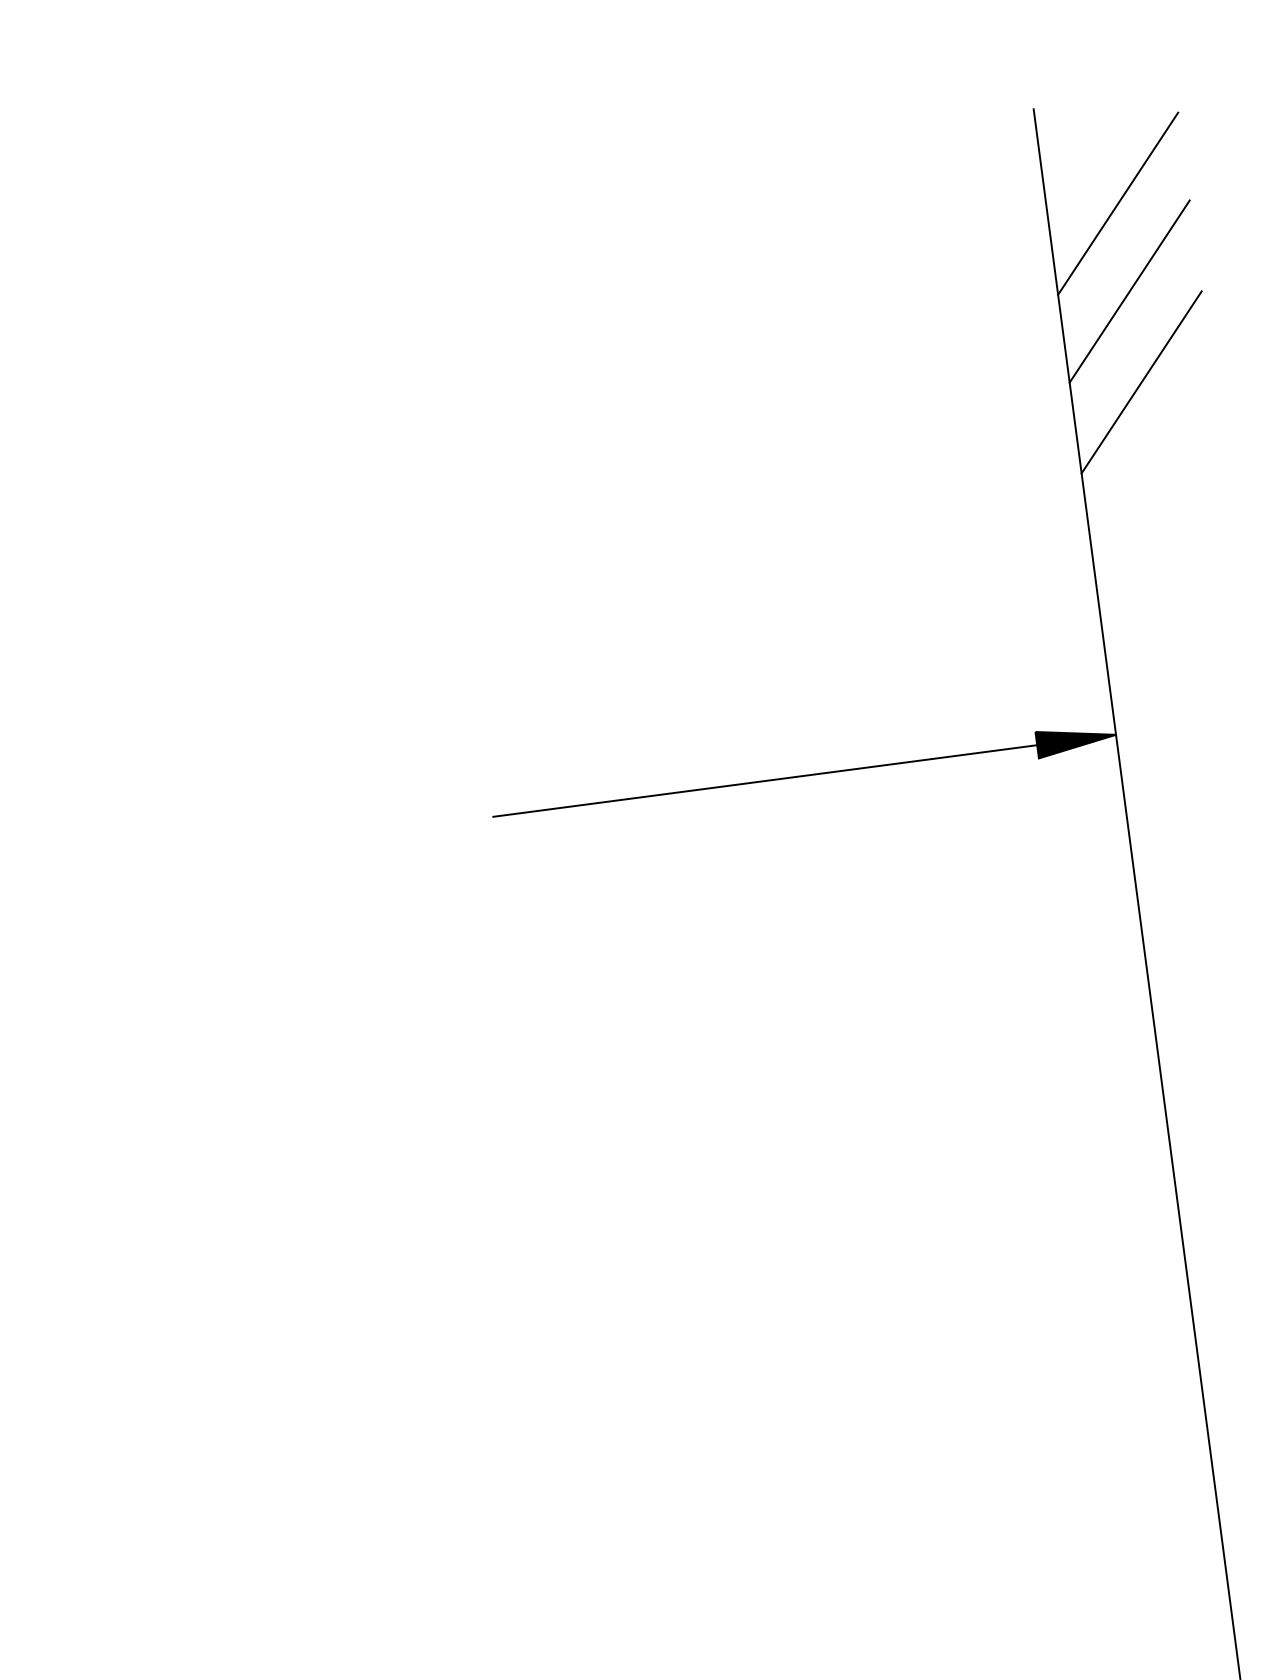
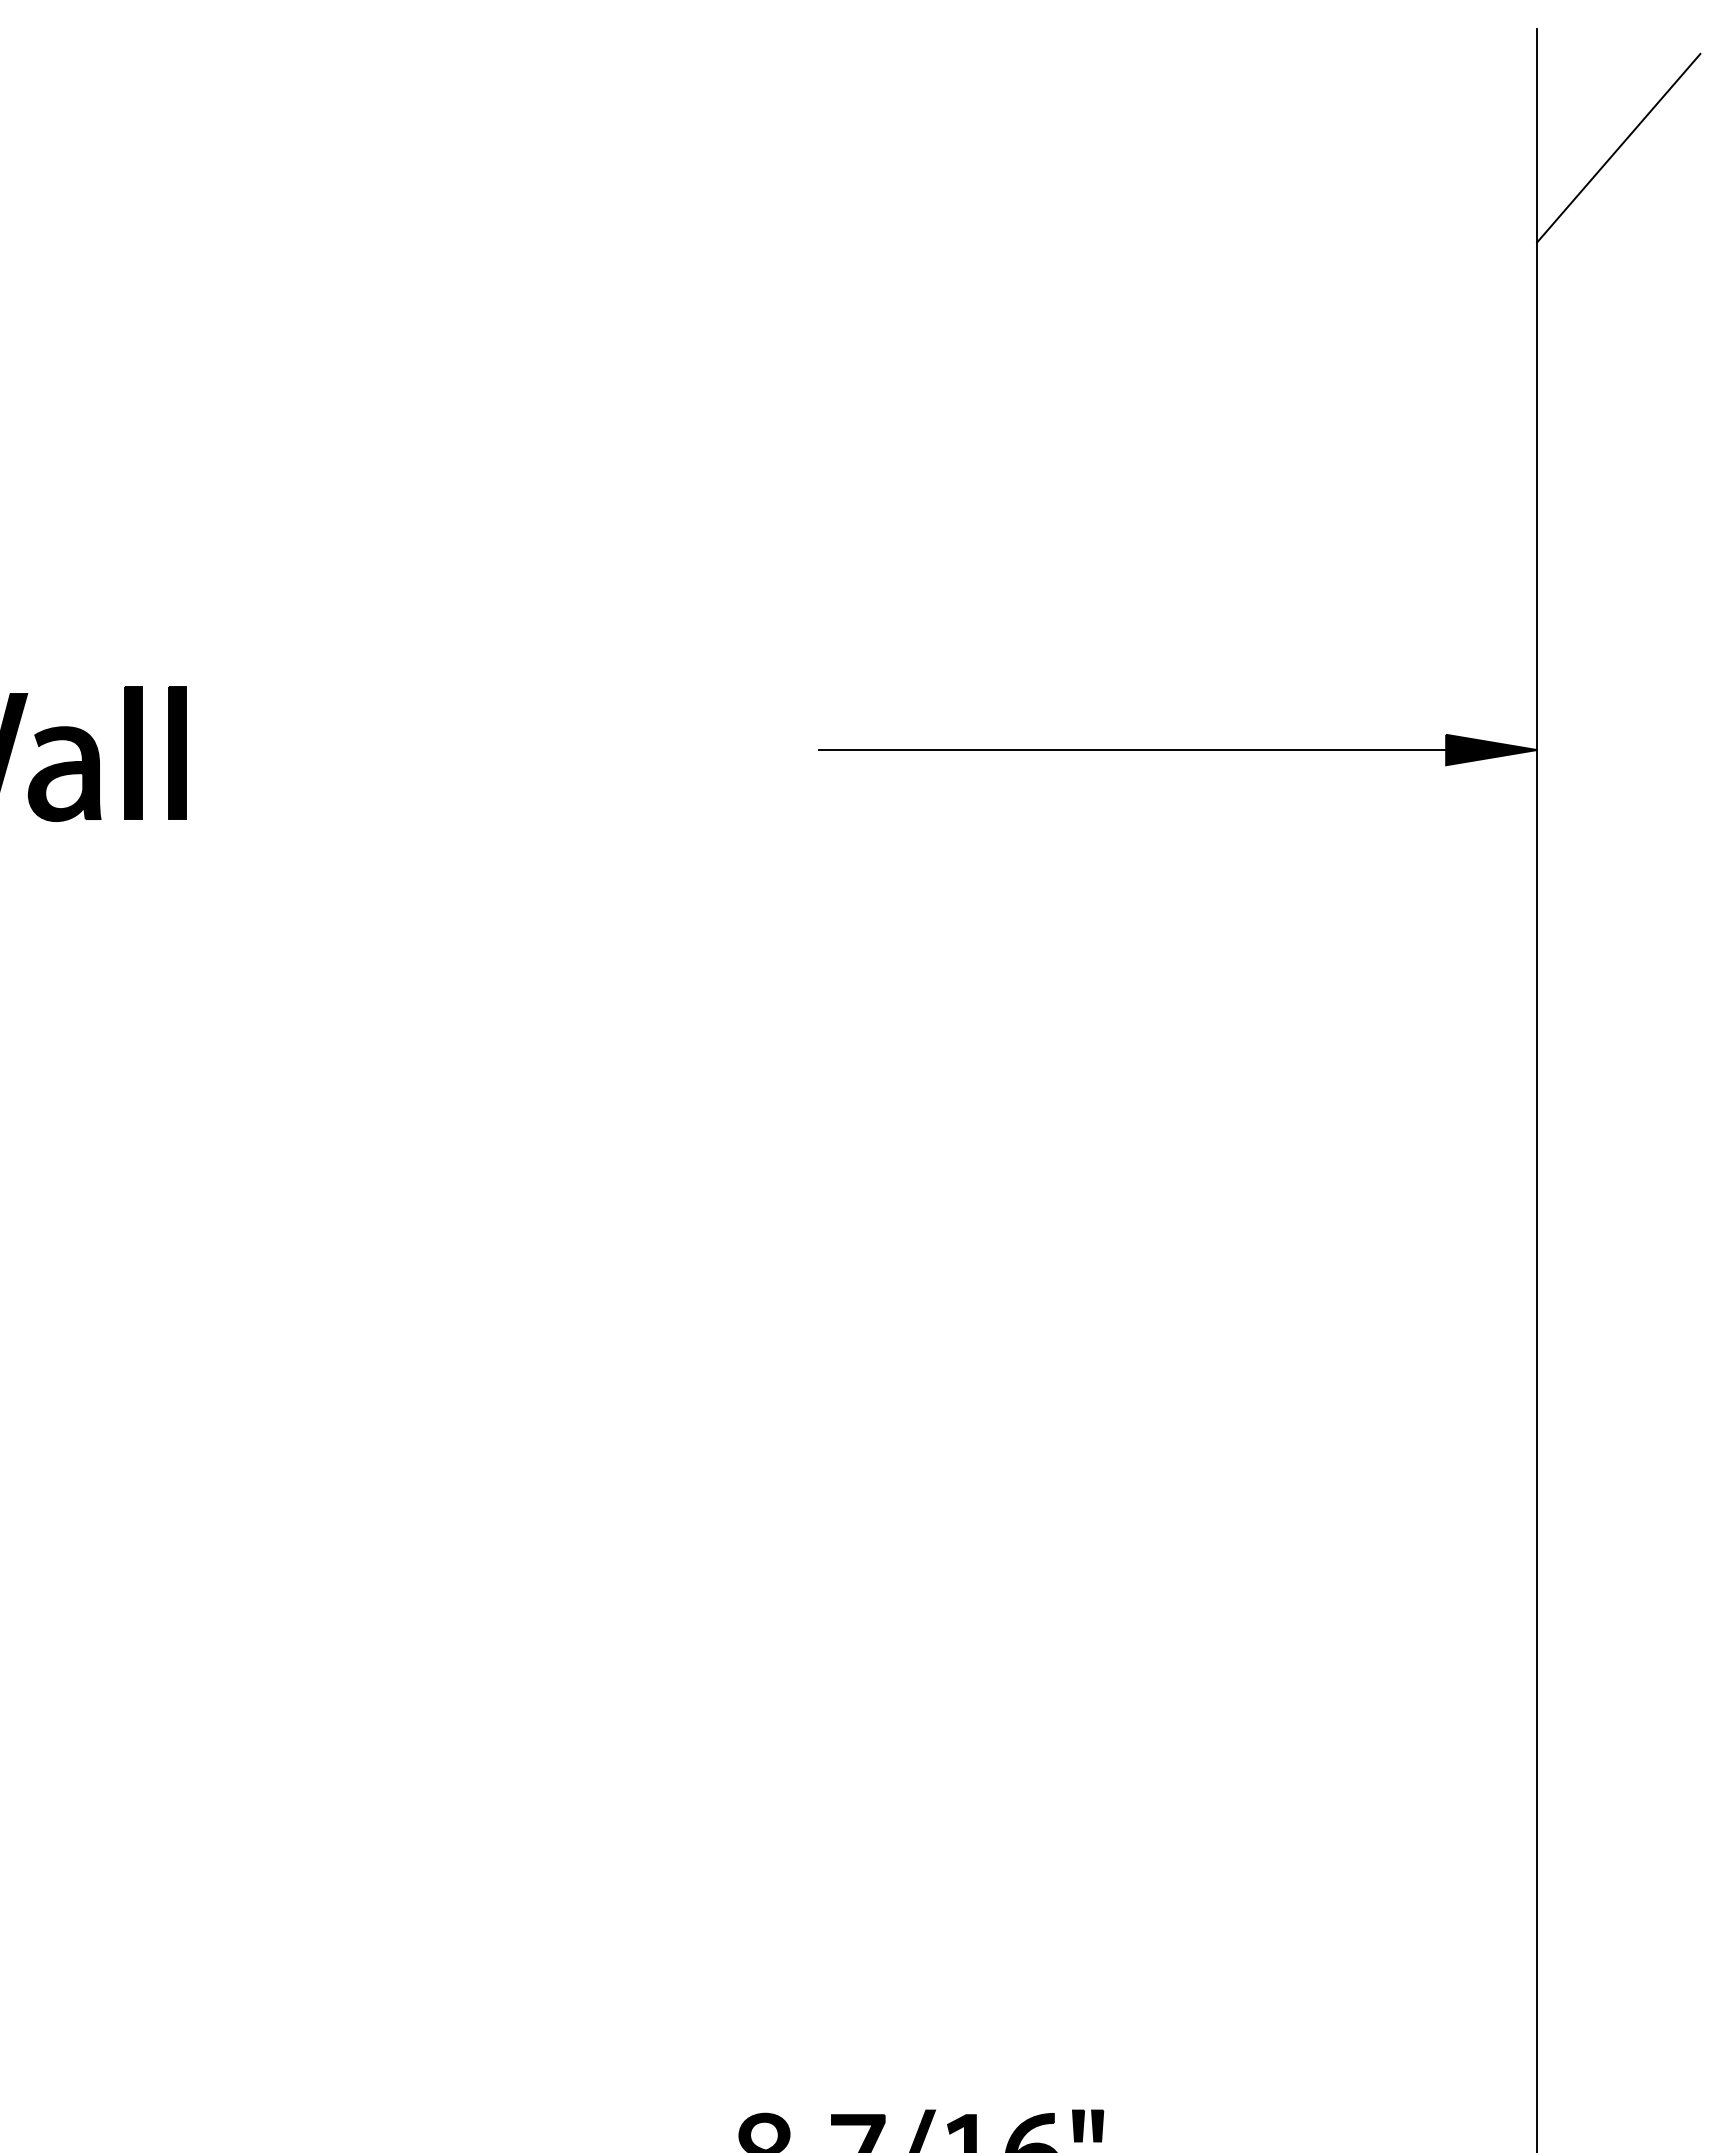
line: (1129, 291) -> (1618, 249), removed
line: (1141, 382) -> (1618, 354), removed

